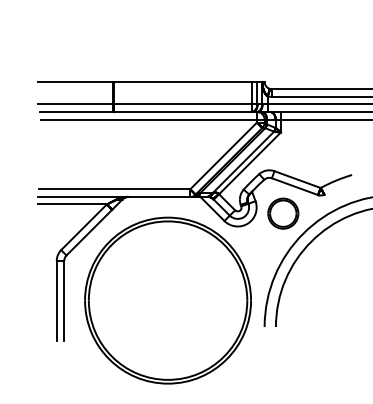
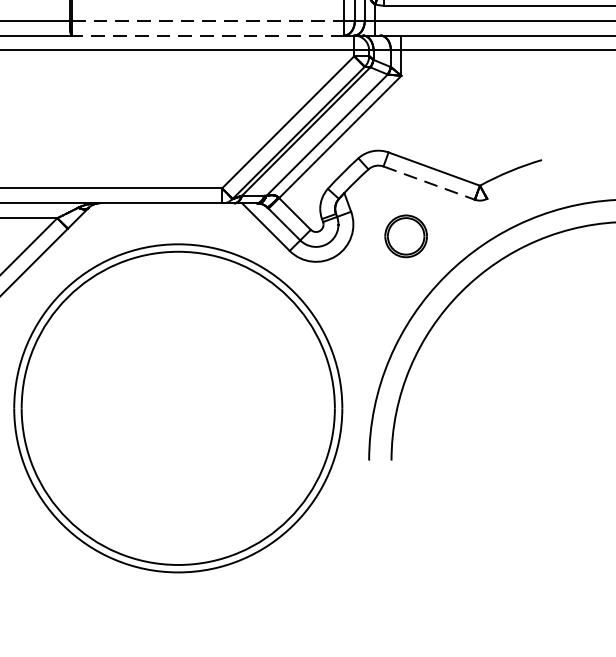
line: (183, 104) -> (208, 20), solid -> dashed
line: (183, 112) -> (208, 36), solid -> dashed
line: (295, 186) -> (430, 182), solid -> dashed
part: (283, 213) -> (406, 236), size x0.7

